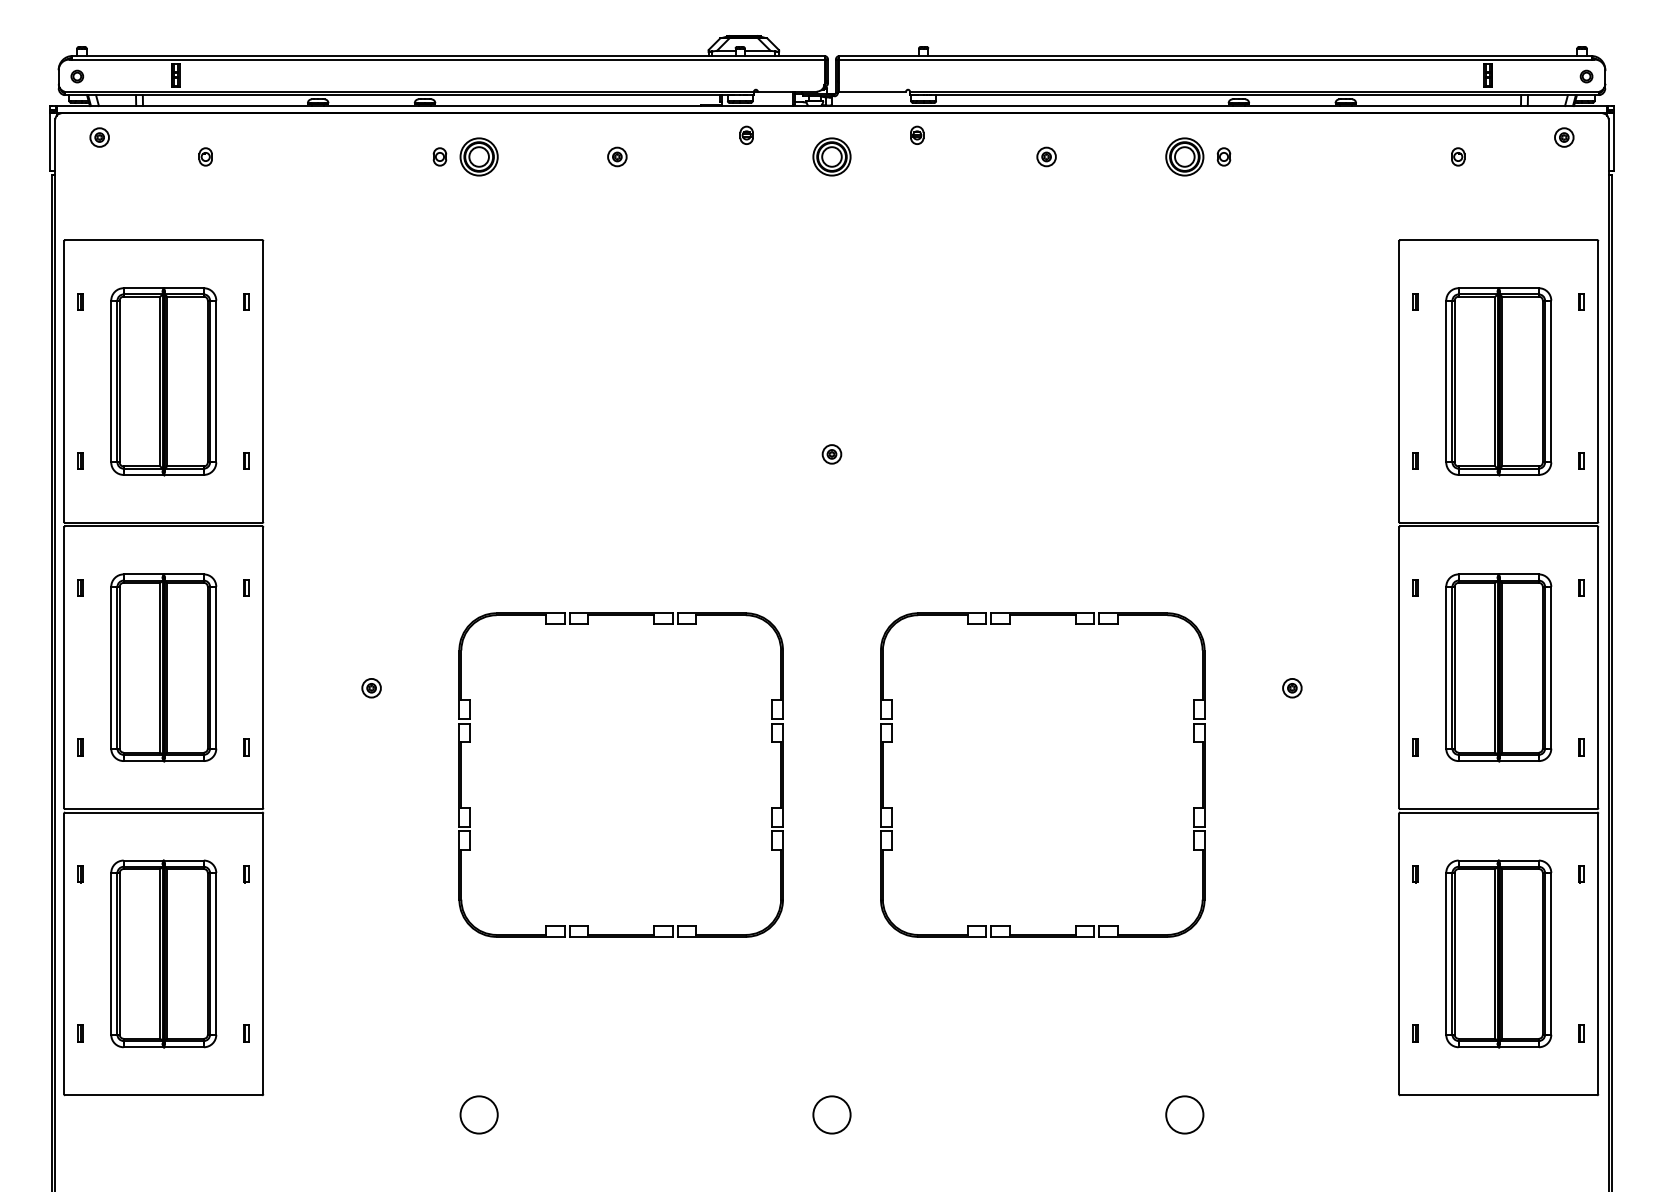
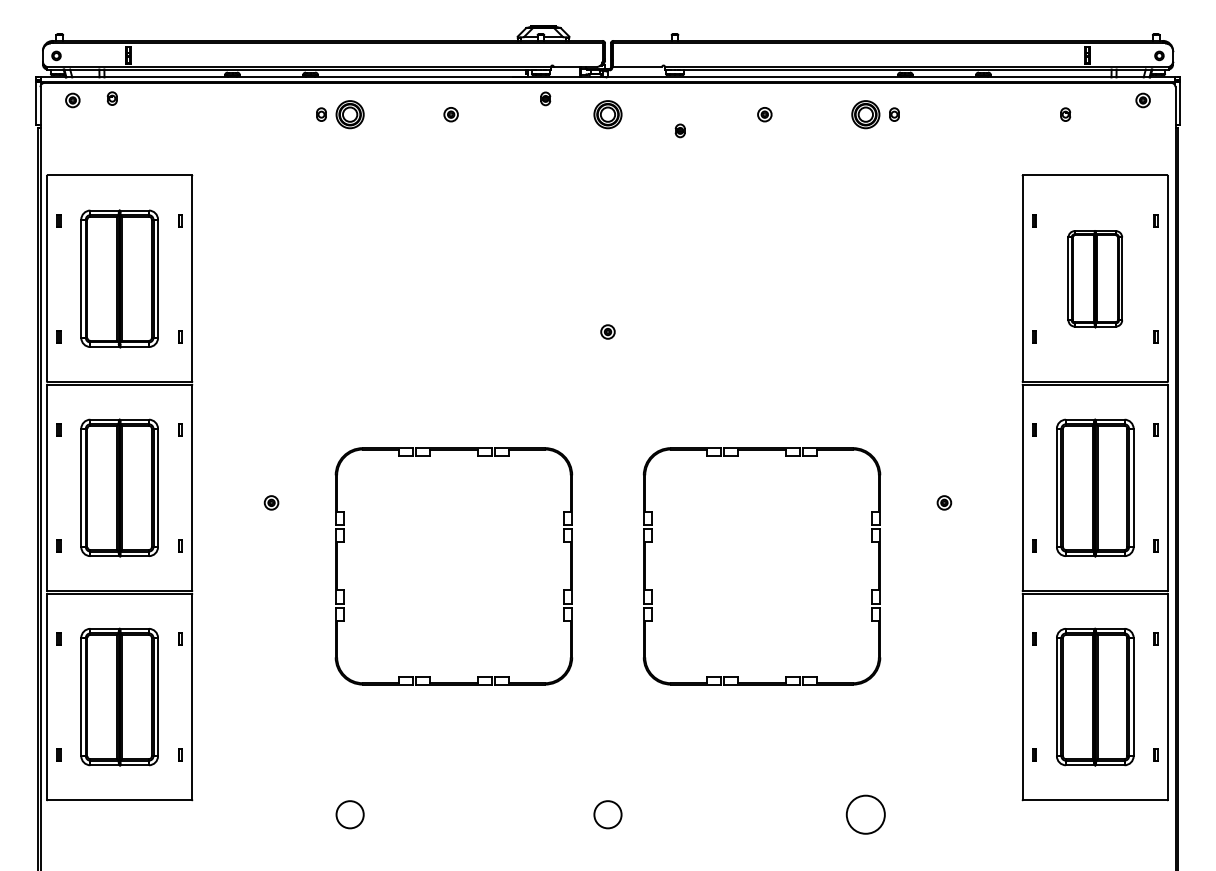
part: (916, 134) -> (679, 130), moved
part: (204, 156) -> (111, 98), moved
part: (1499, 381) -> (1095, 278), size x0.7
circle: (1184, 1114) -> (865, 814), size x1.4

